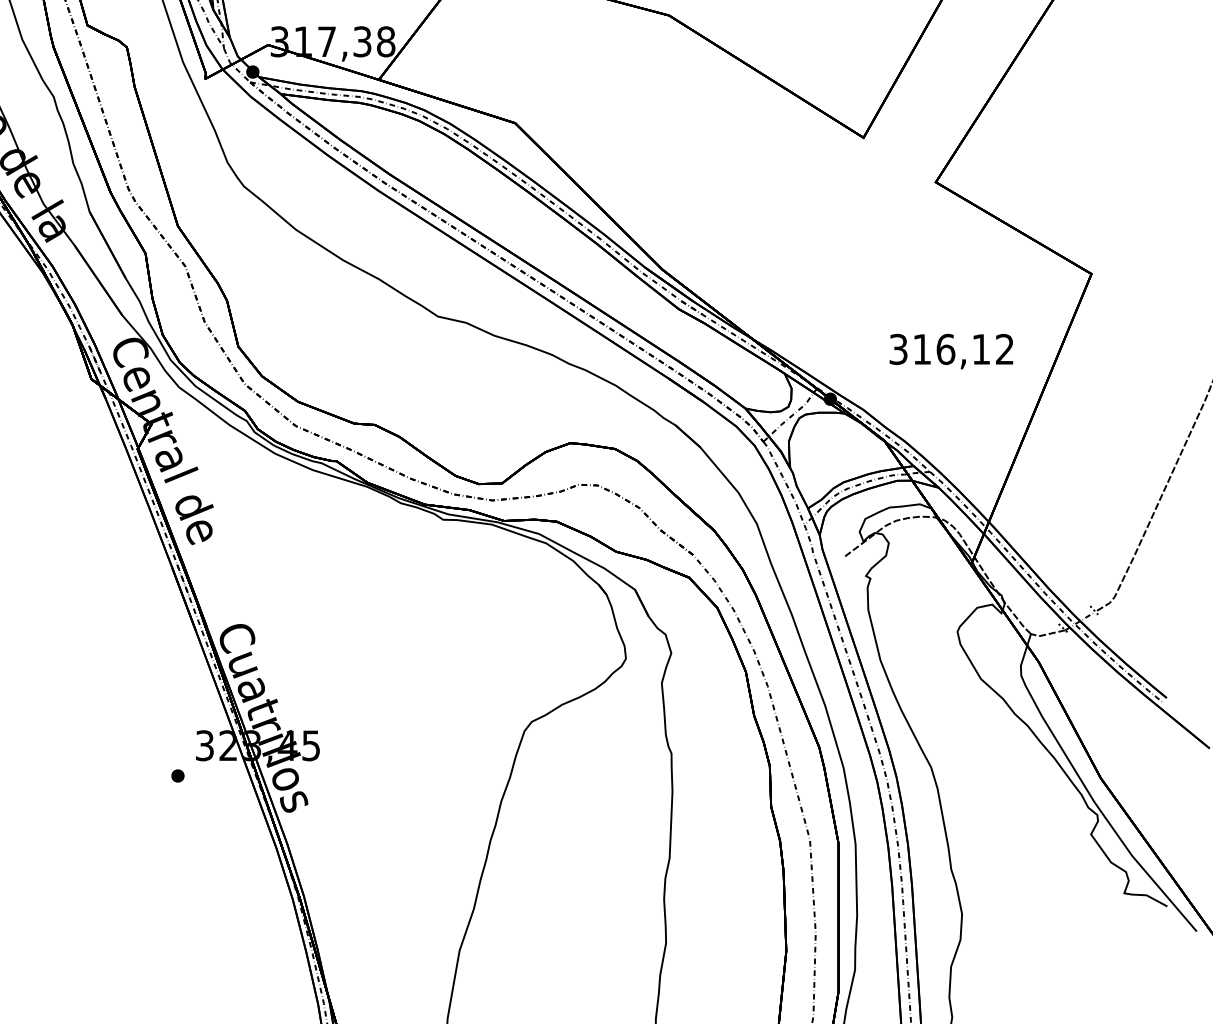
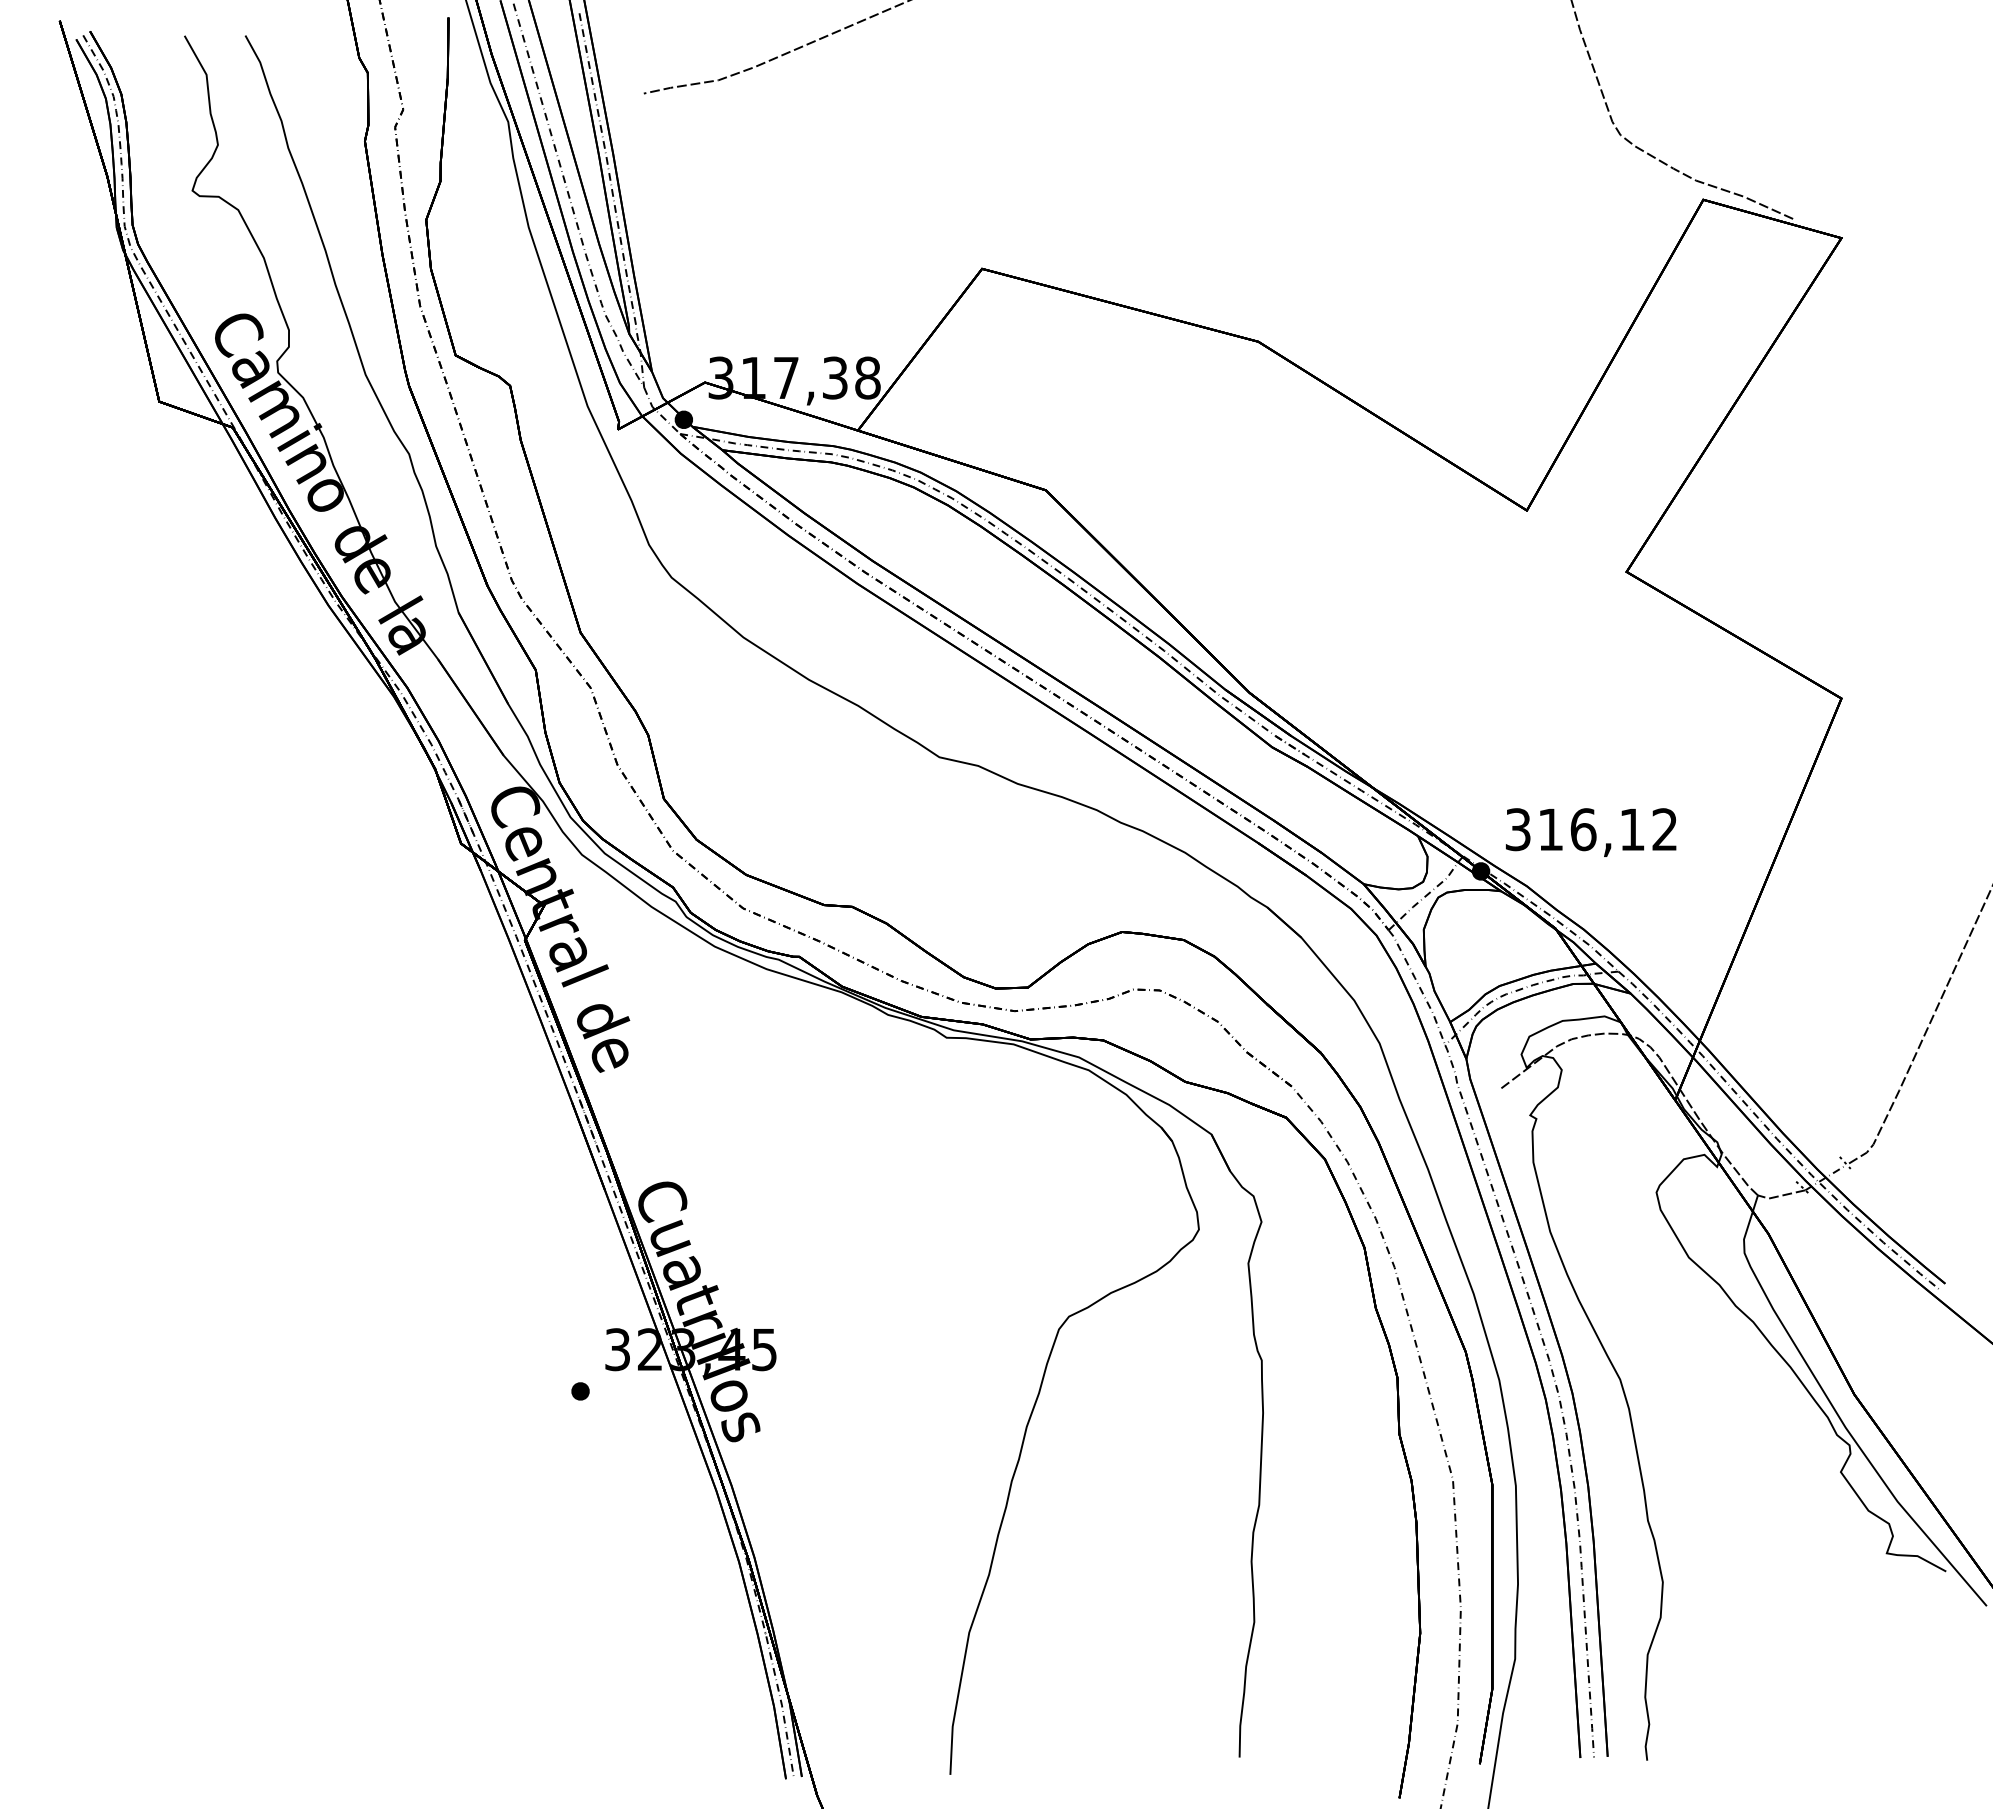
text: (951, 351) -> (1591, 832), moved

